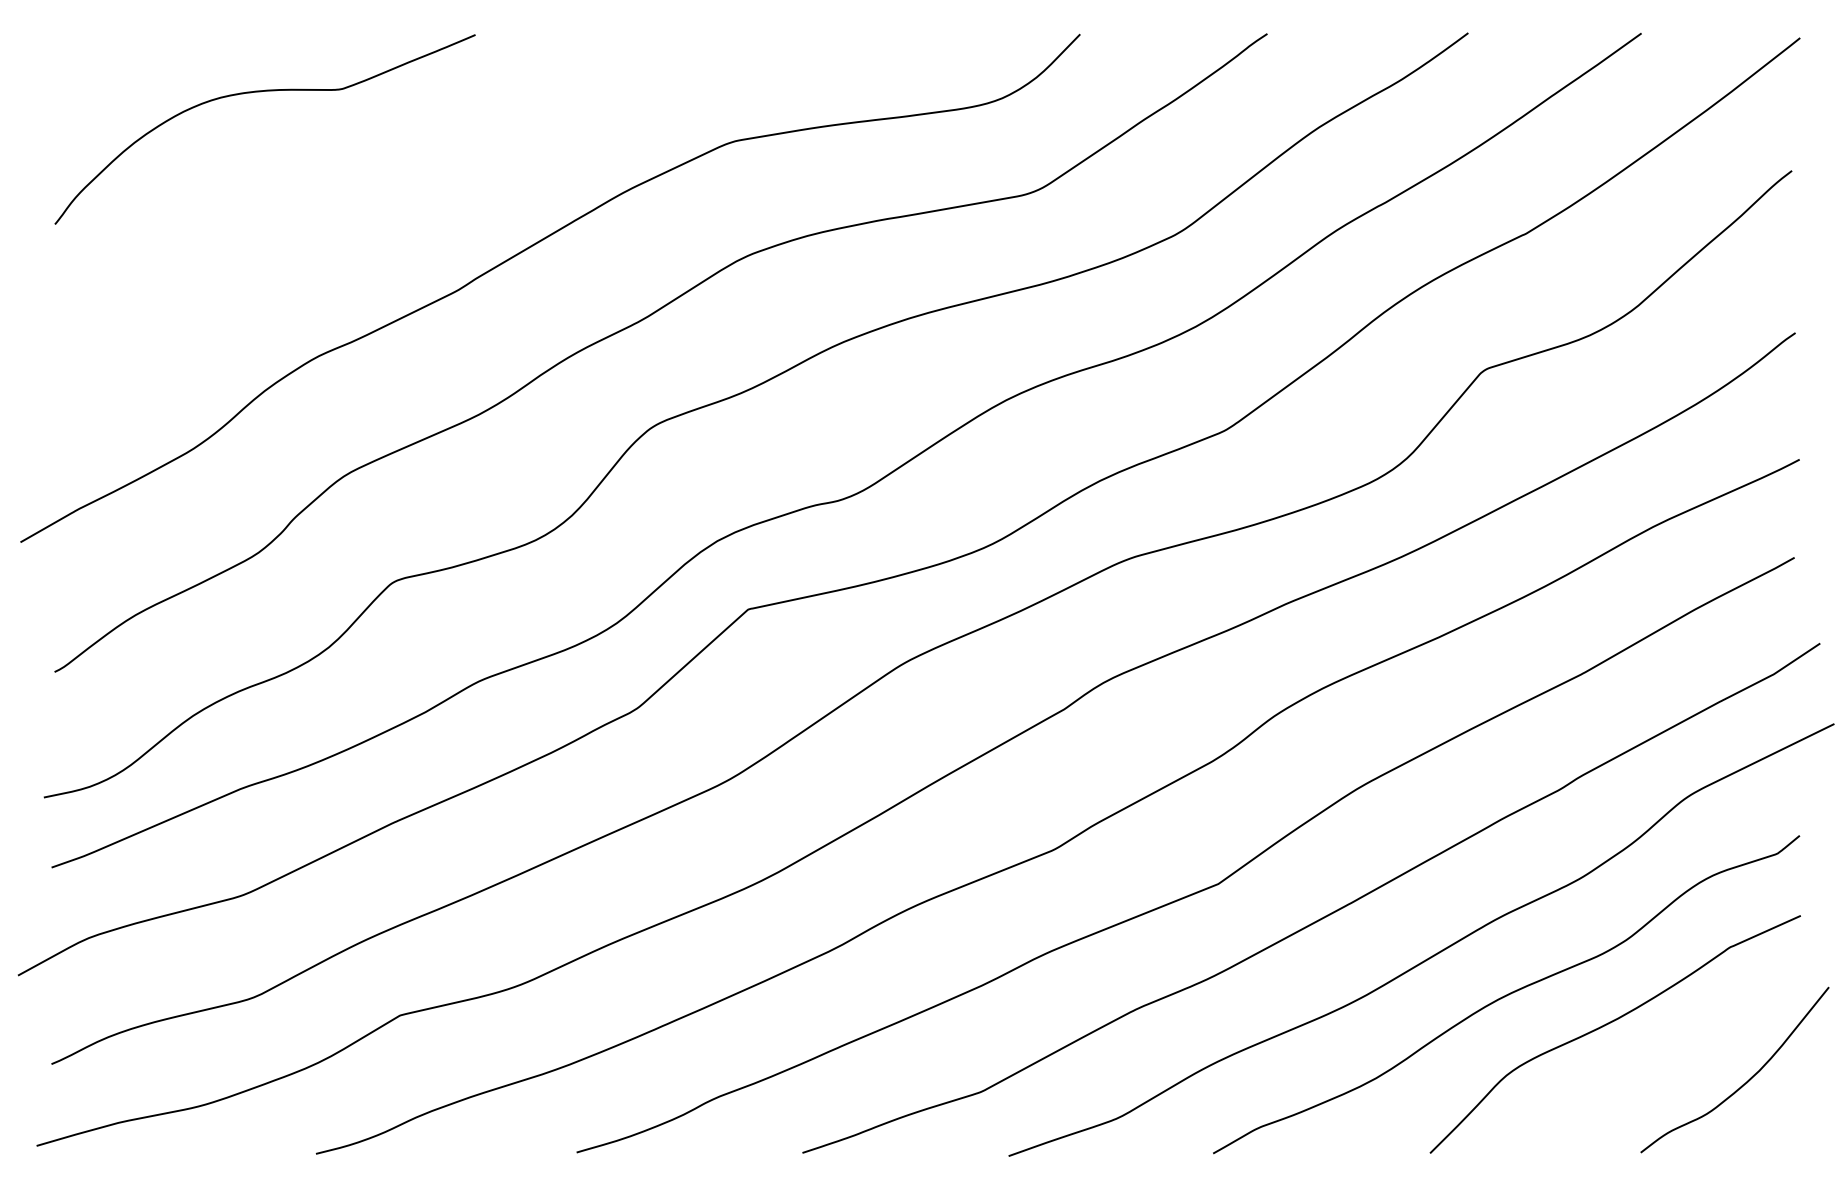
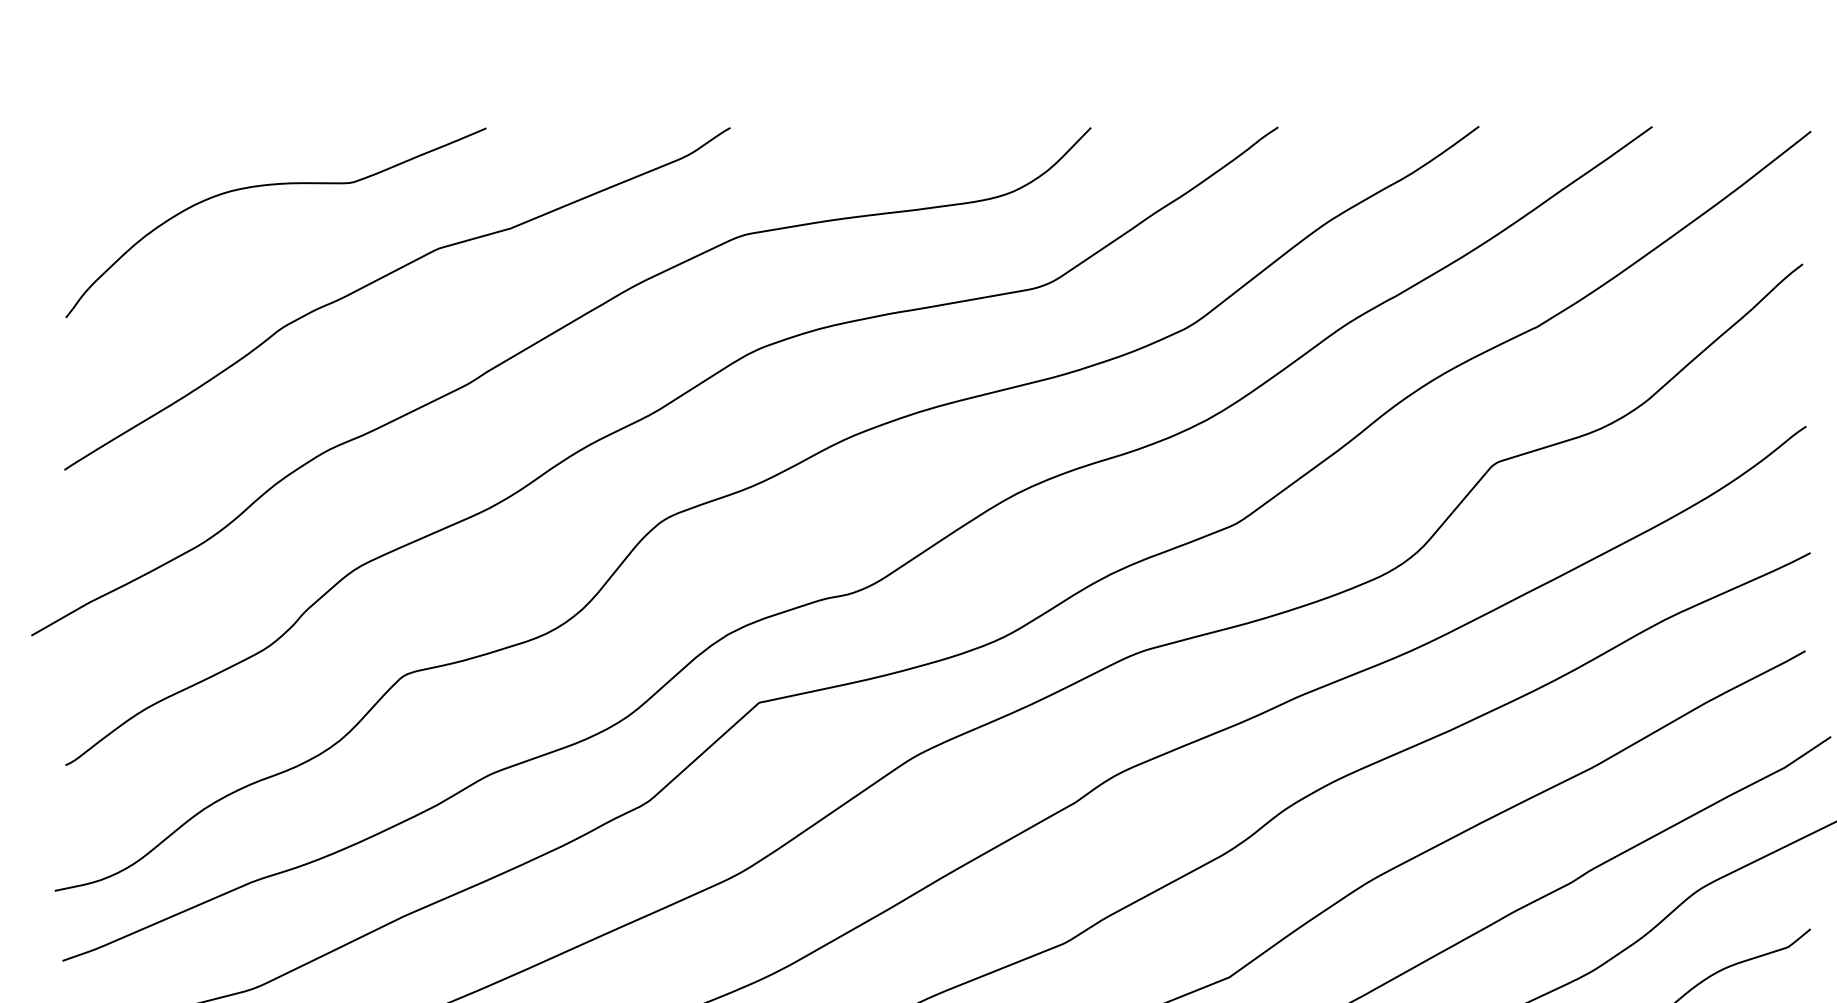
curve: (375, 183) -> (386, 276), added

